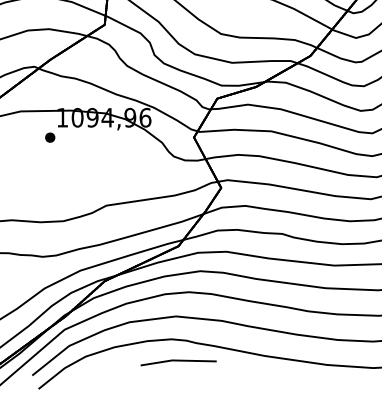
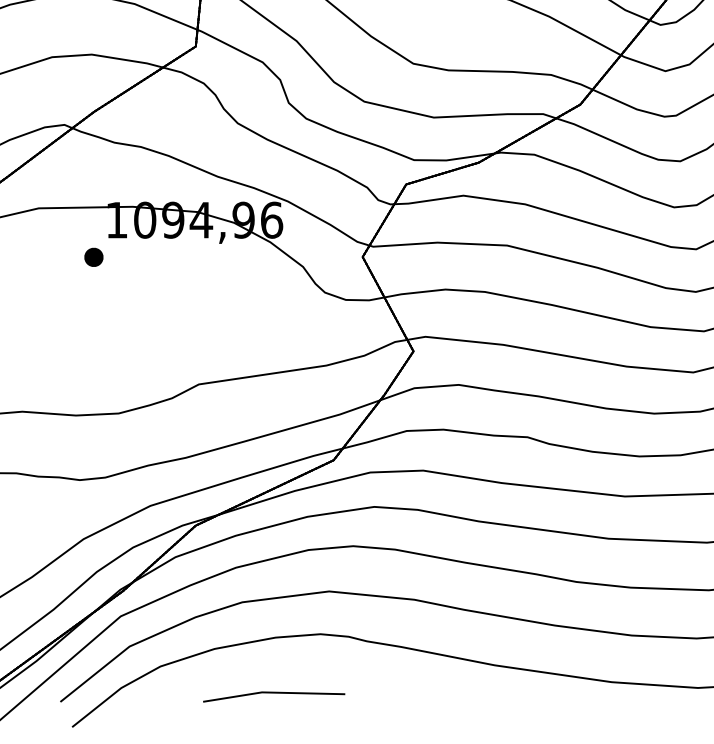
line: (178, 361) -> (273, 694), moved

